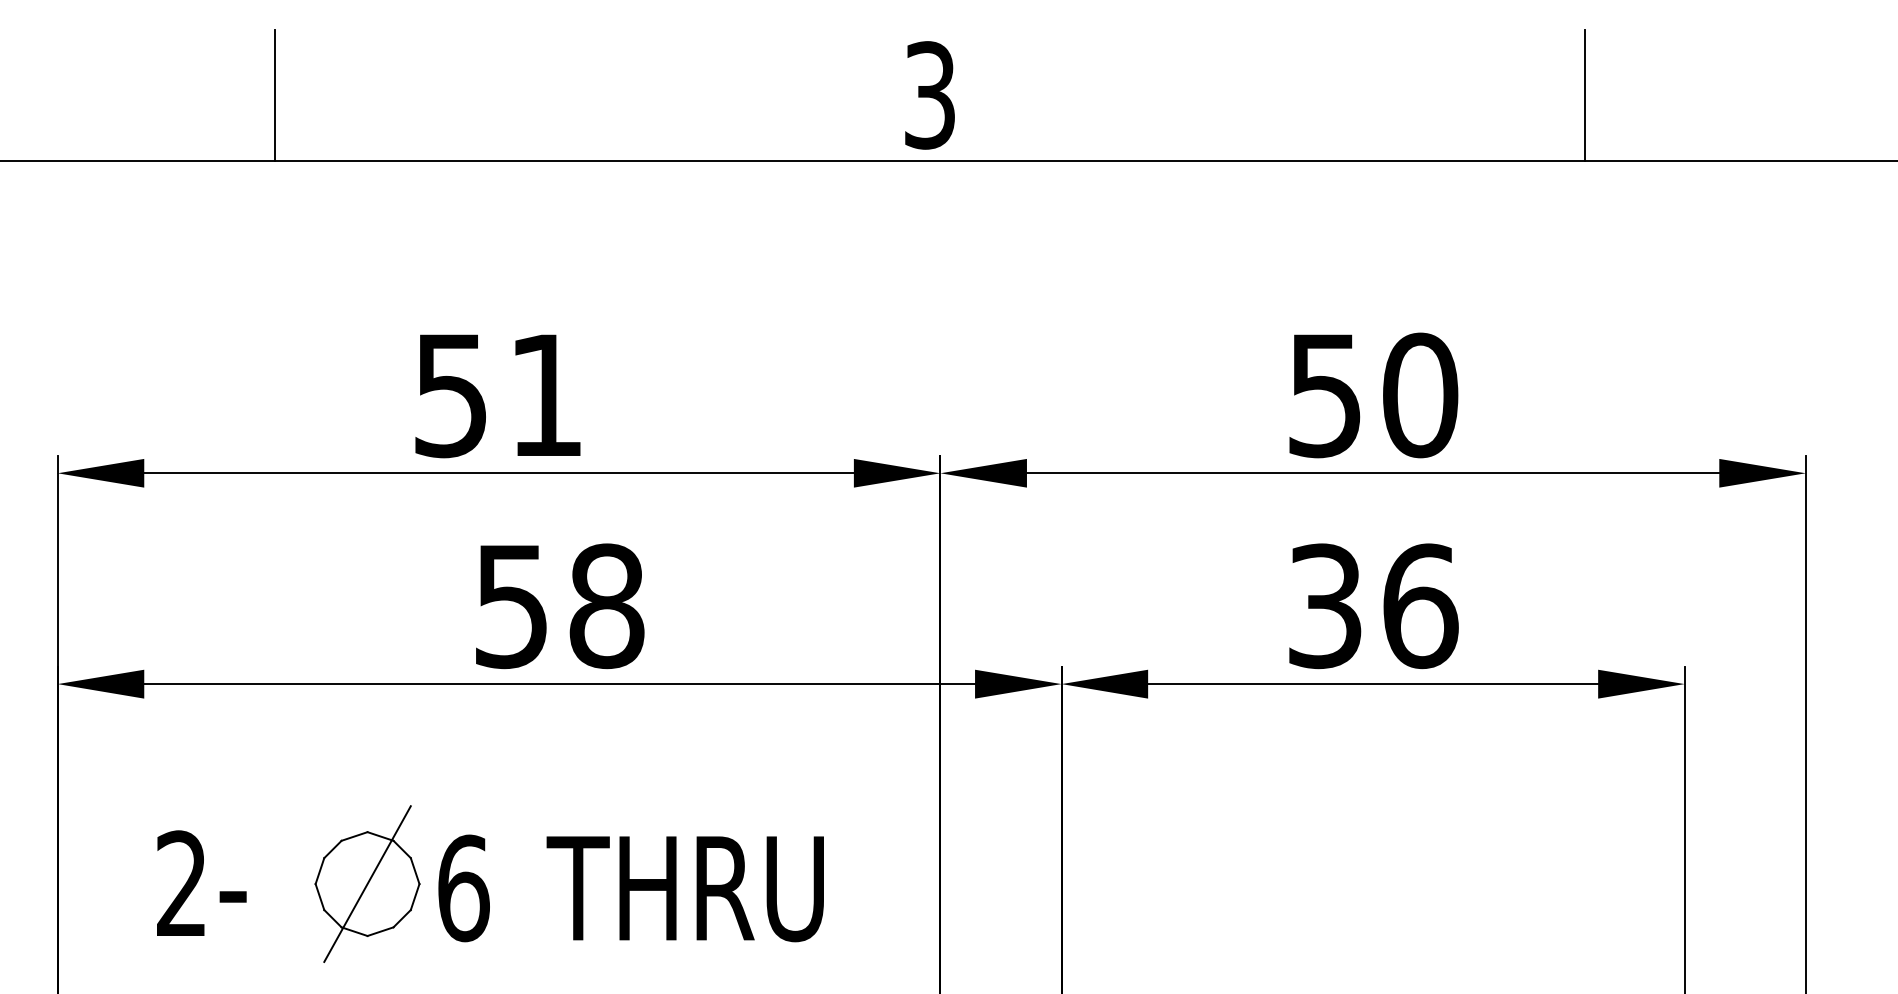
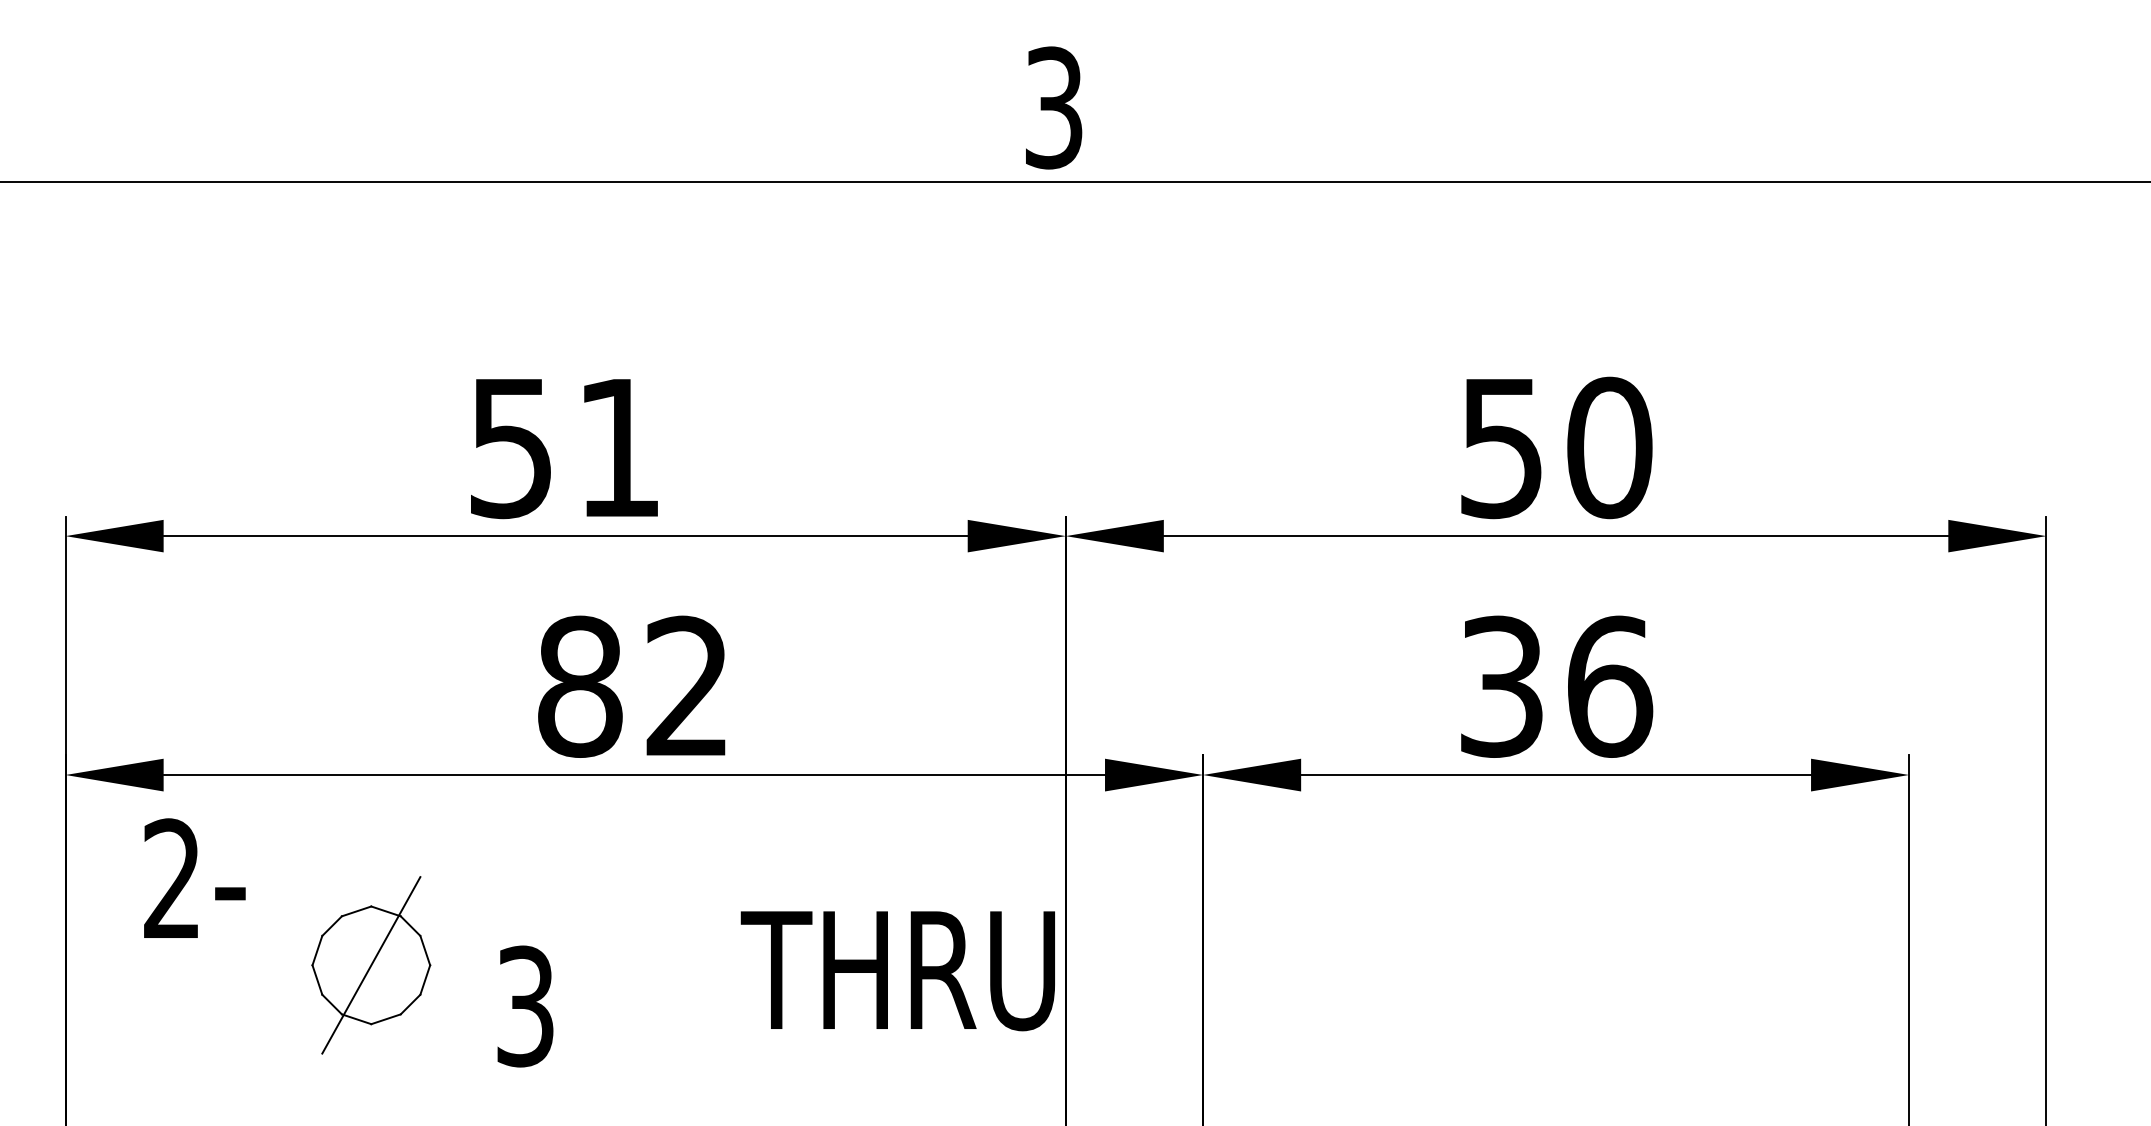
line: (275, 94) -> (312, 106), removed
line: (1585, 94) -> (1796, 106), removed
text: (559, 606) -> (634, 687), 58 -> 82
text: (201, 882) -> (194, 877), moved
part: (367, 883) -> (371, 964), moved
text: (463, 888) -> (525, 1006), 6 -> 3
text: (684, 889) -> (897, 971), moved

